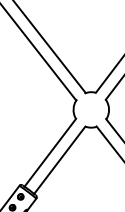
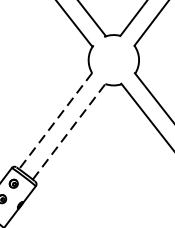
line: (50, 152) -> (55, 120), solid -> dashed
line: (60, 159) -> (70, 130), solid -> dashed

